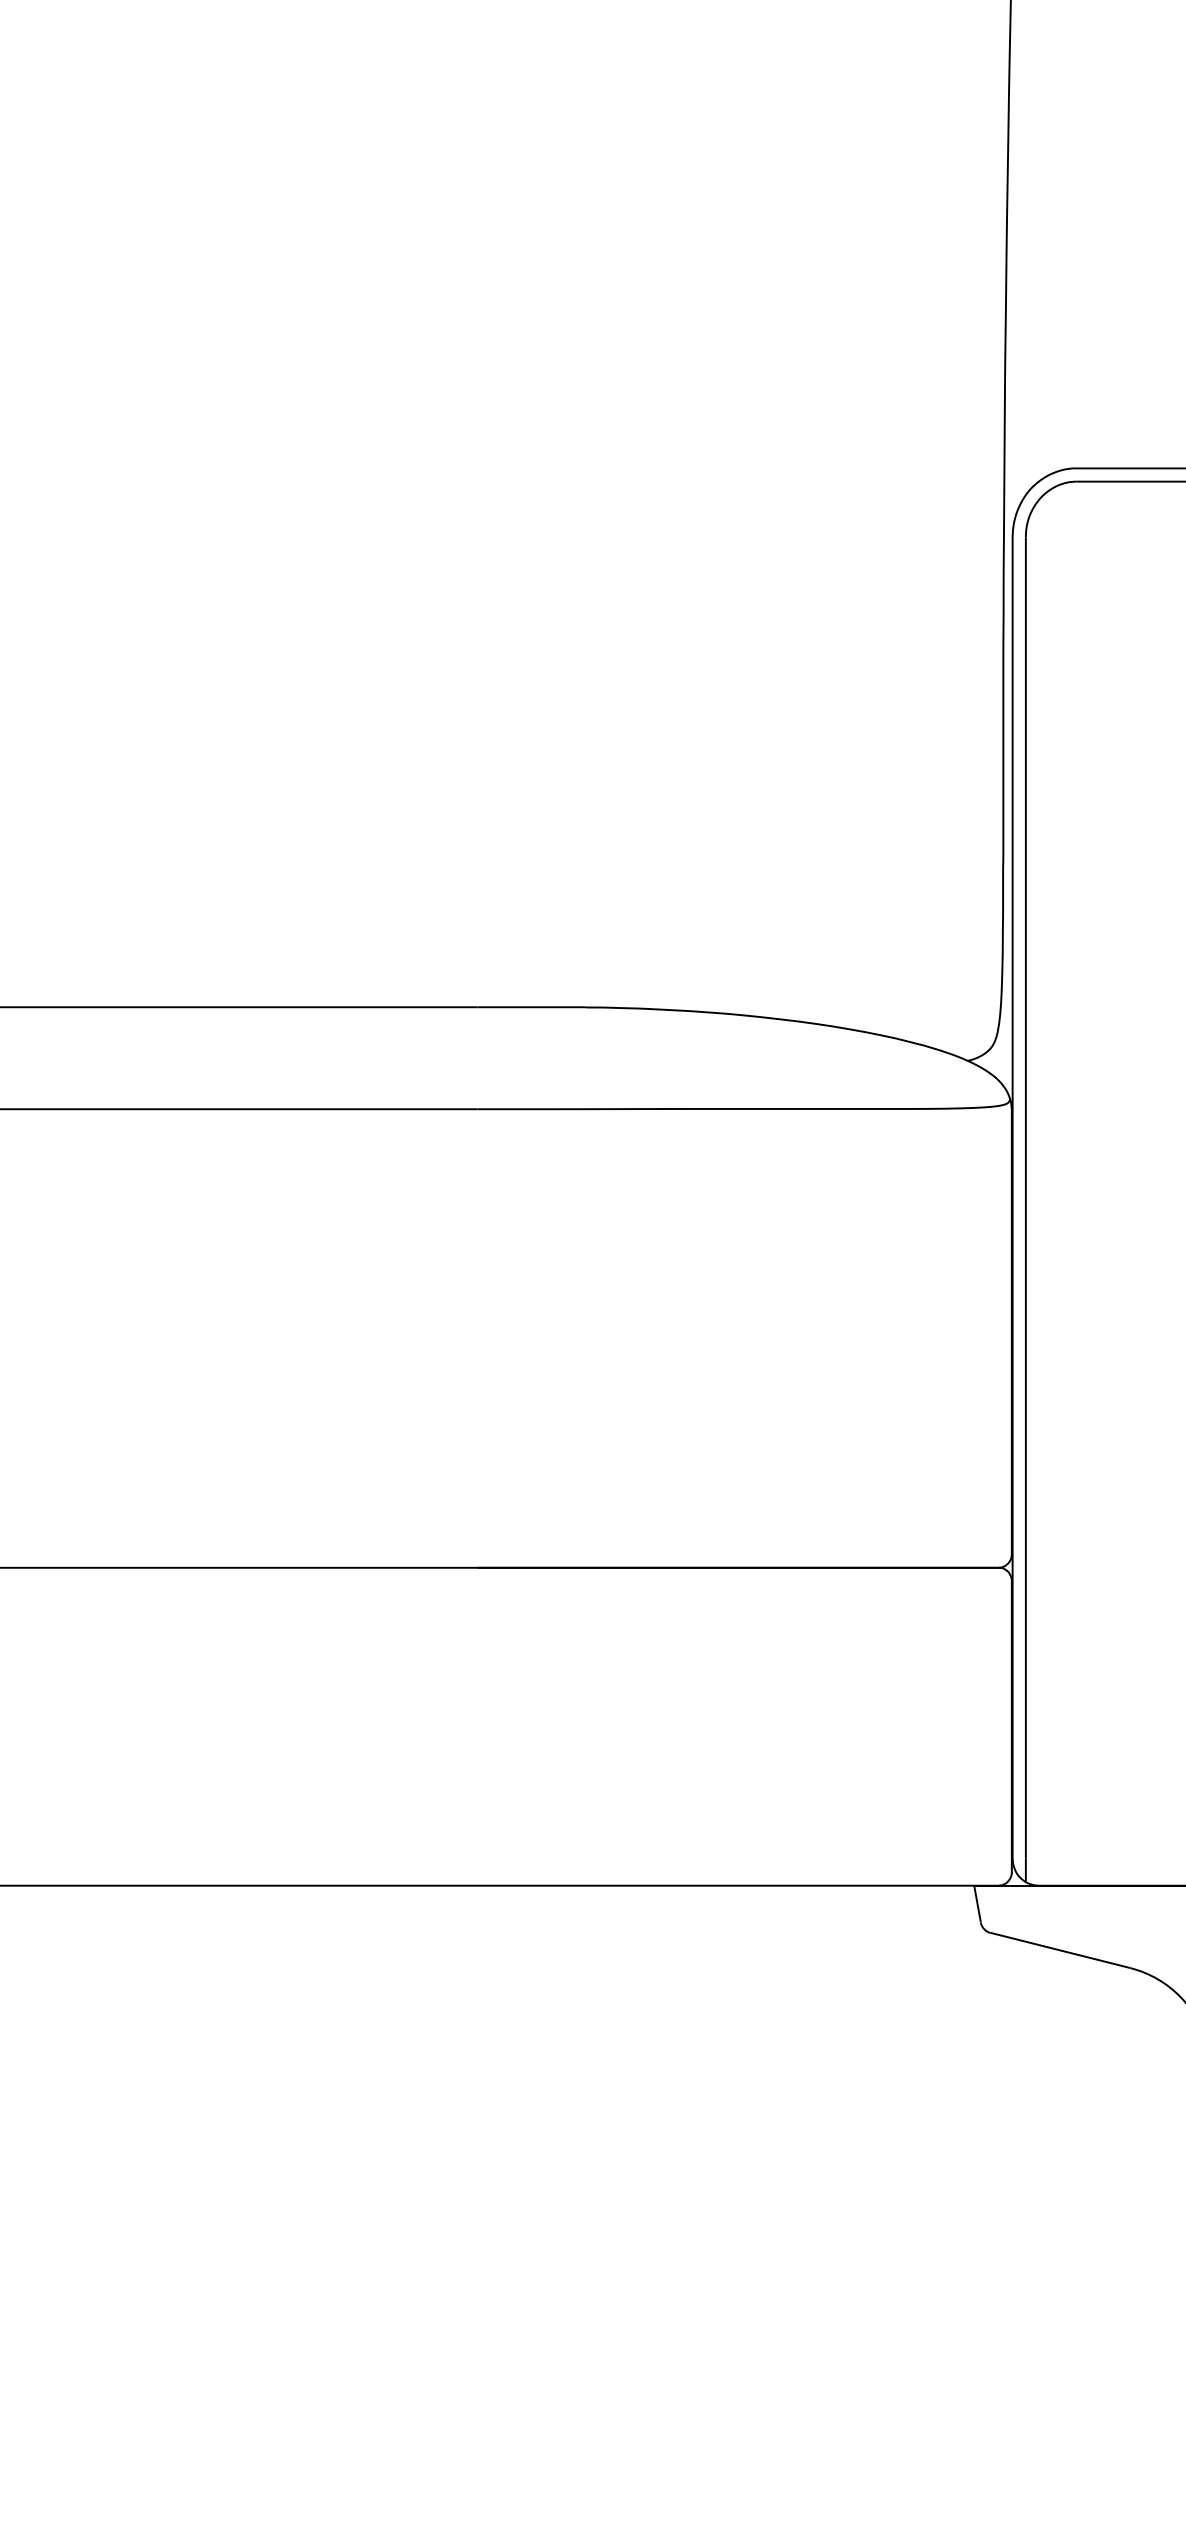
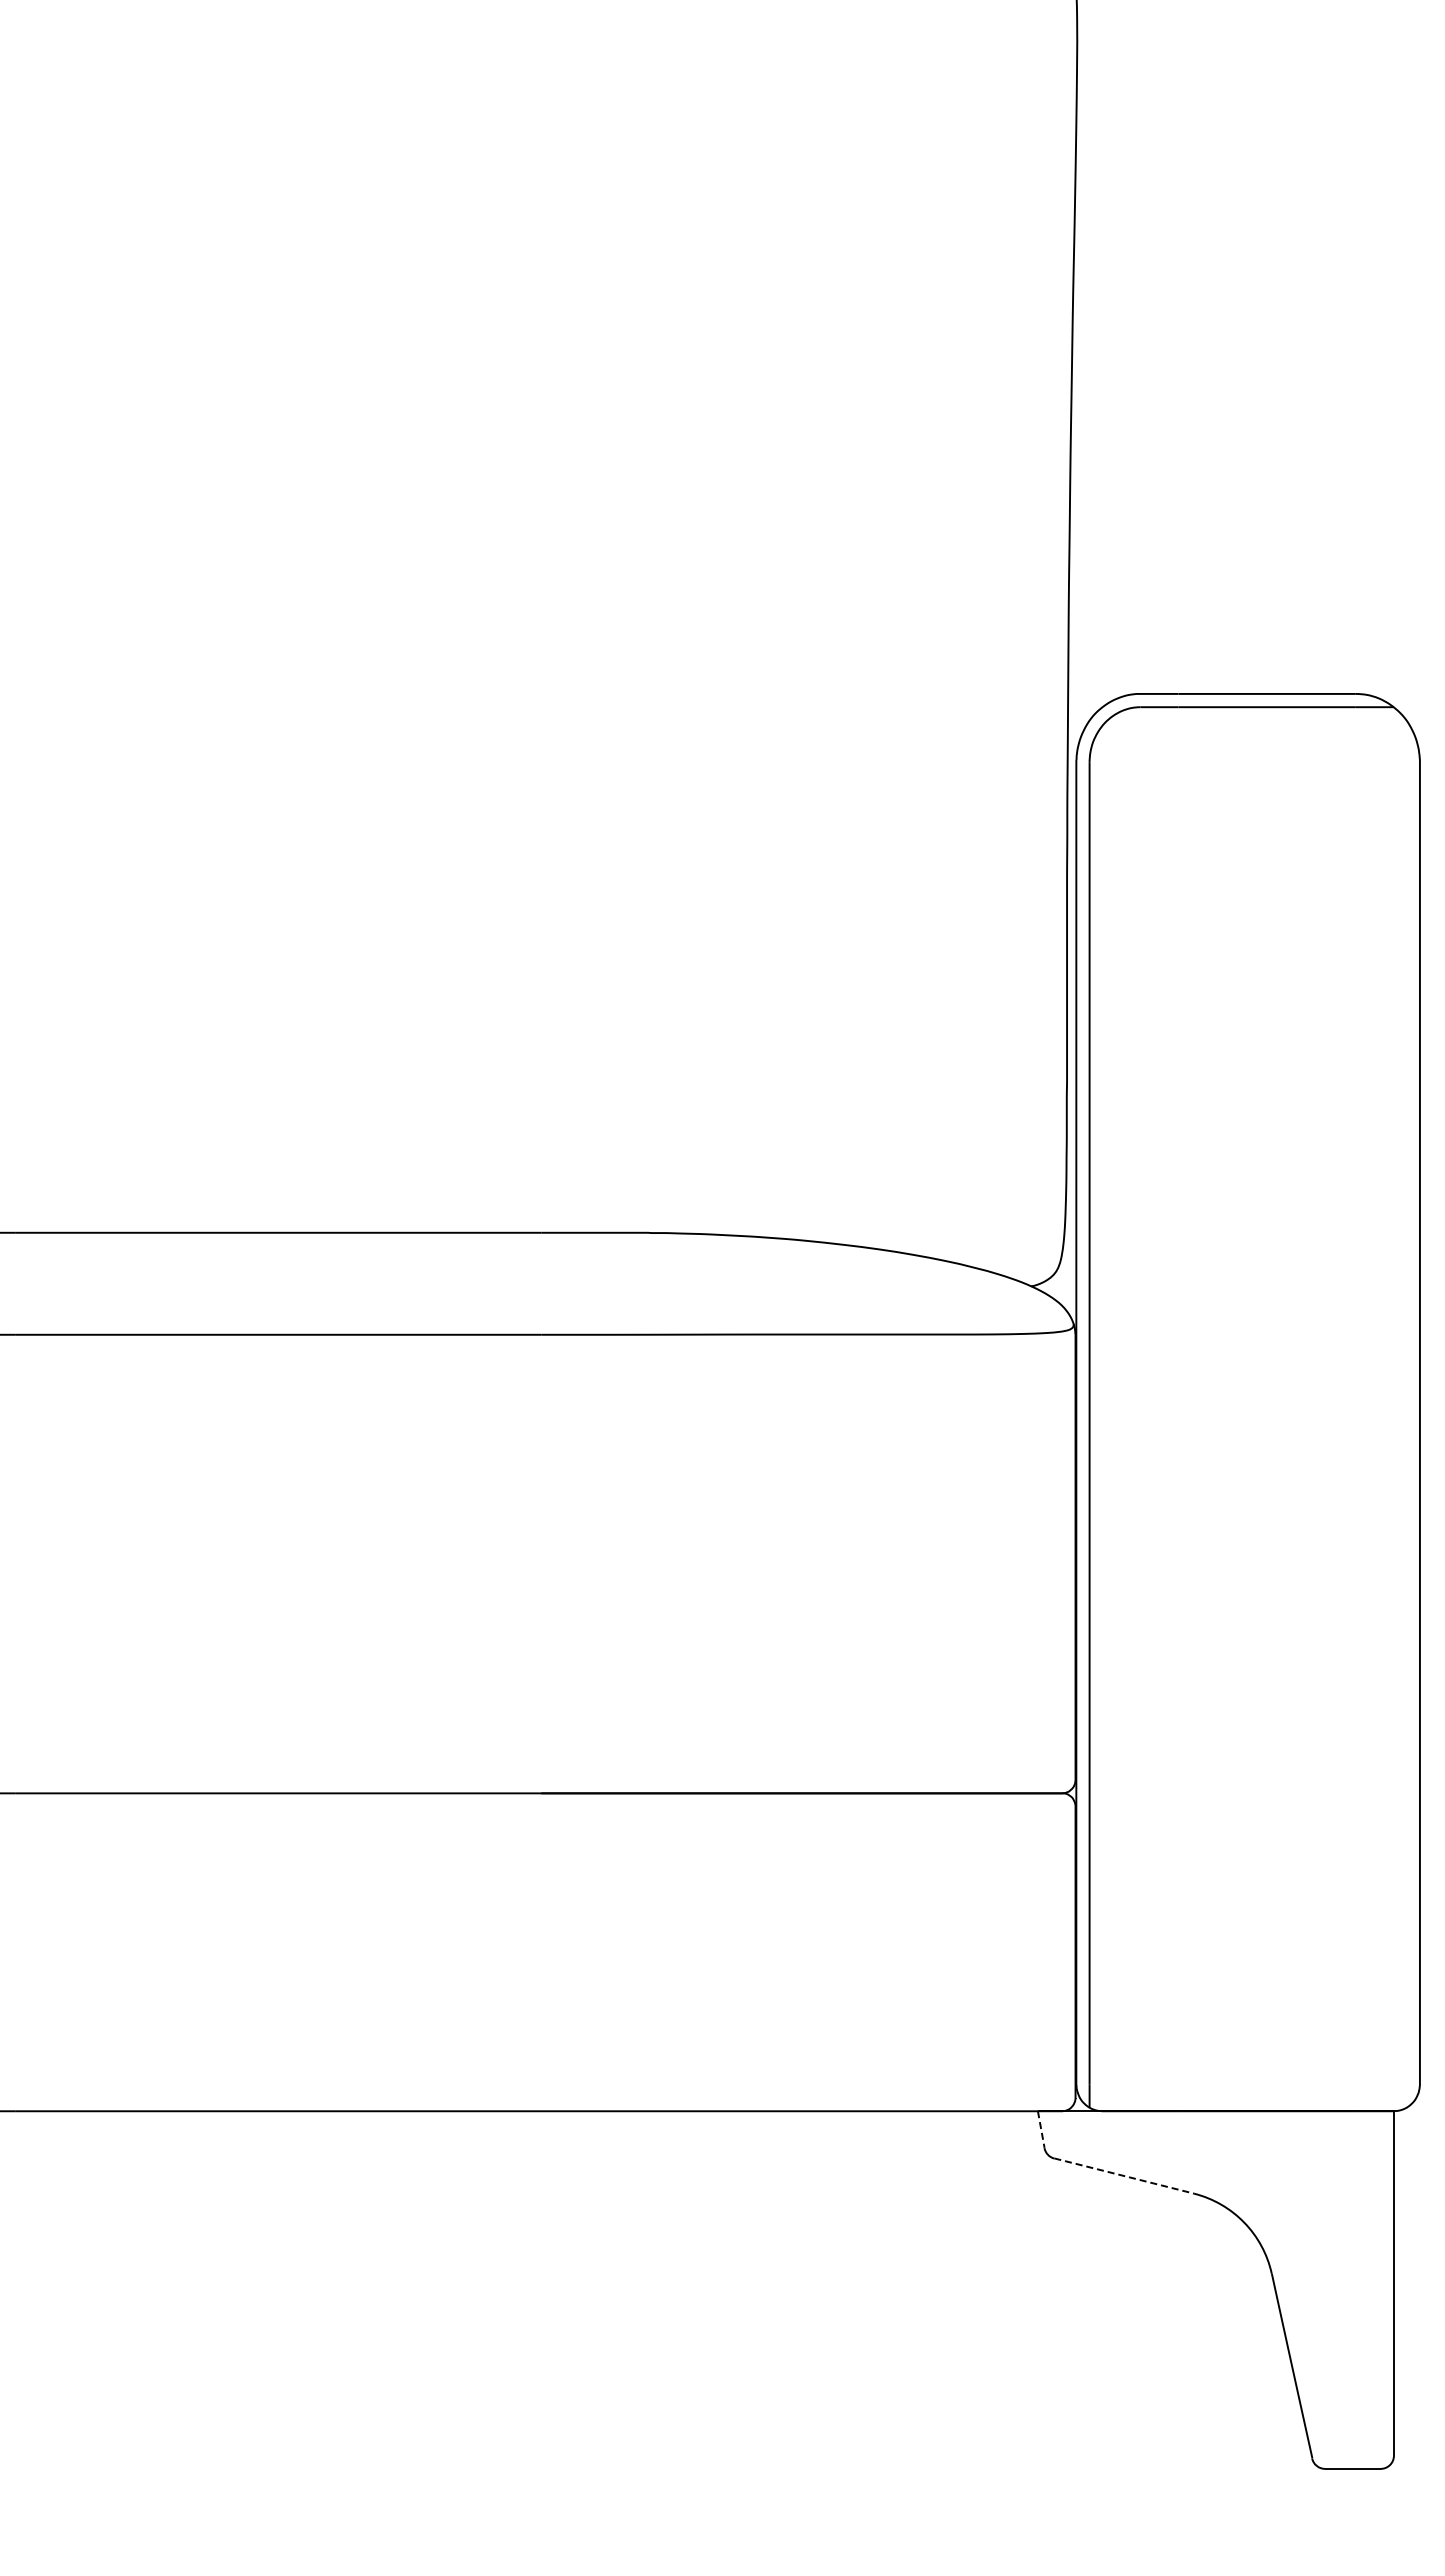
line: (977, 1903) -> (1041, 2129), solid -> dashed
line: (1060, 1950) -> (1124, 2176), solid -> dashed

